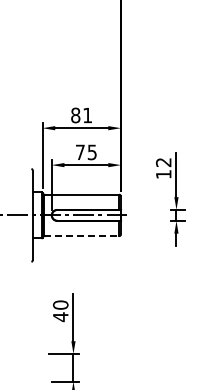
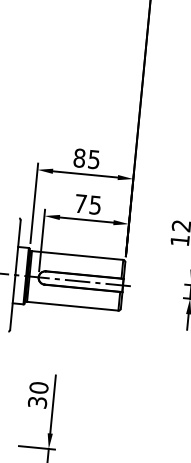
text: (87, 115) -> (93, 159), 81 -> 85
line: (82, 236) -> (73, 306), dashed -> solid
text: (60, 317) -> (37, 403), 40 -> 30

